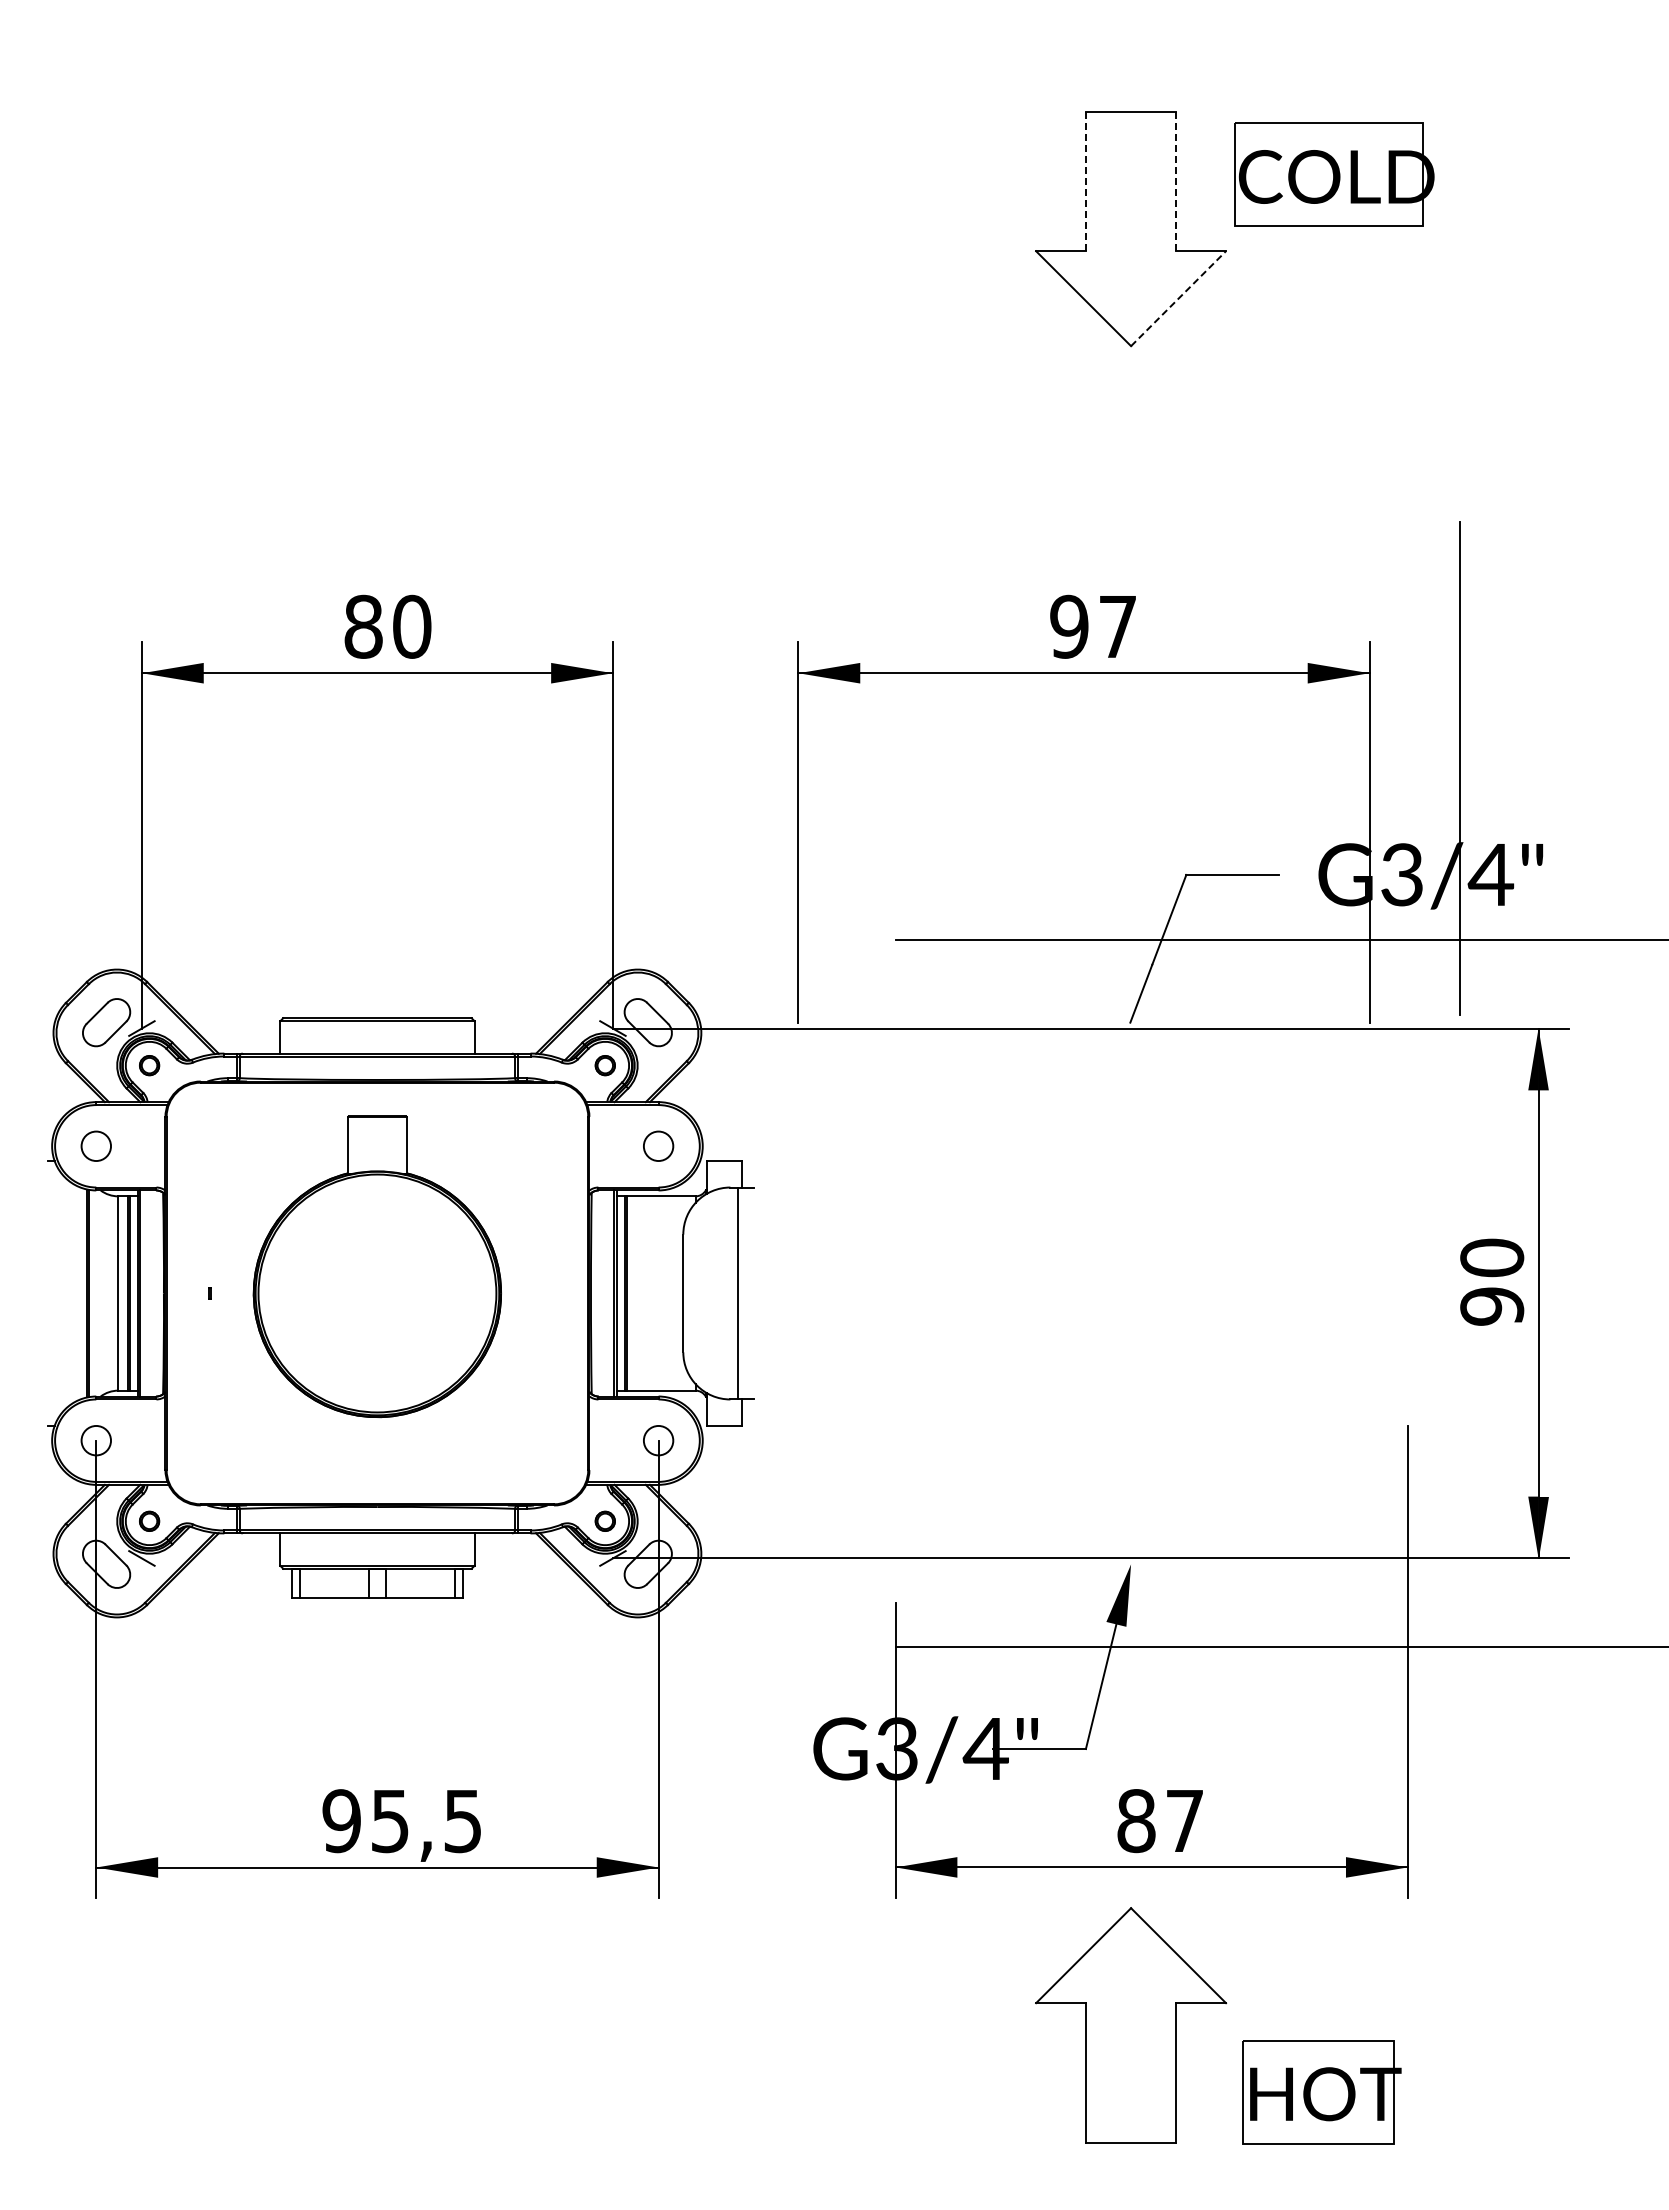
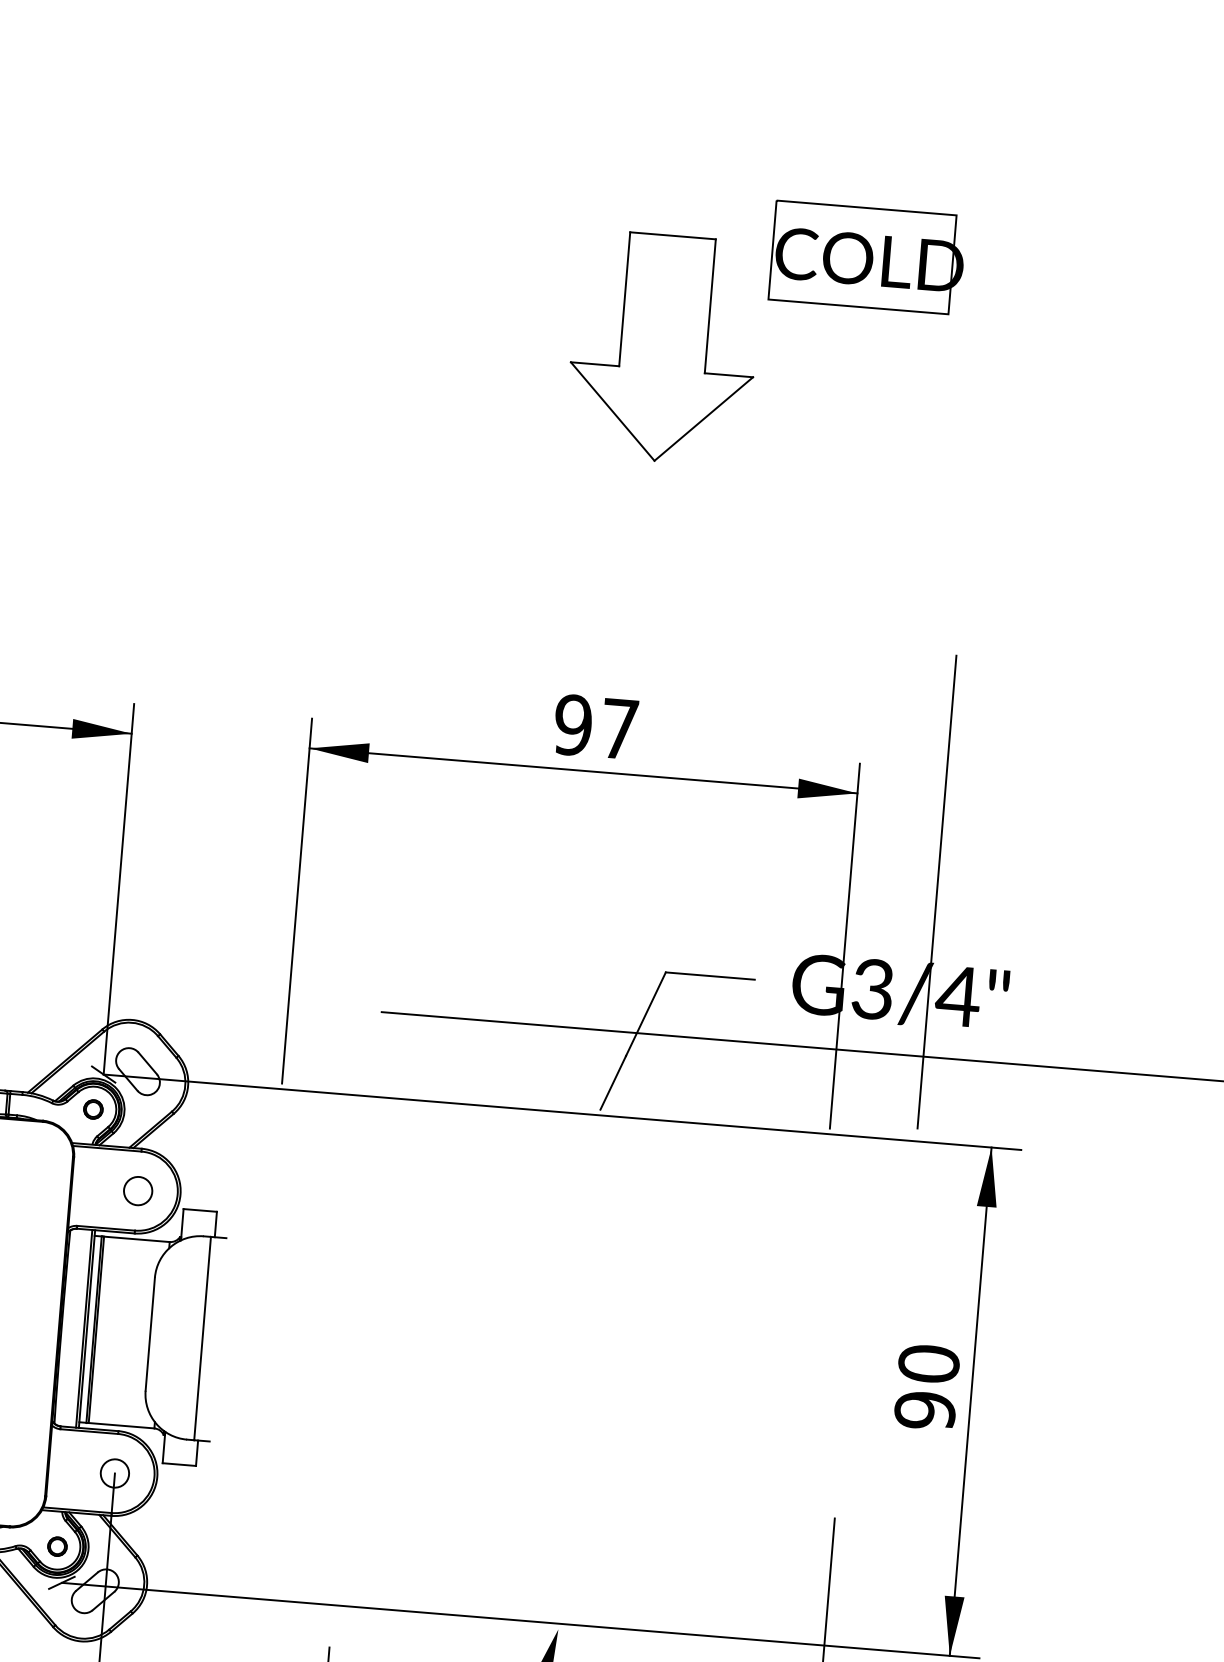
part: (1334, 174) -> (867, 257), moved
line: (1086, 181) -> (624, 299), dashed -> solid
line: (1175, 181) -> (710, 306), dashed -> solid
line: (1178, 298) -> (703, 418), dashed -> solid

